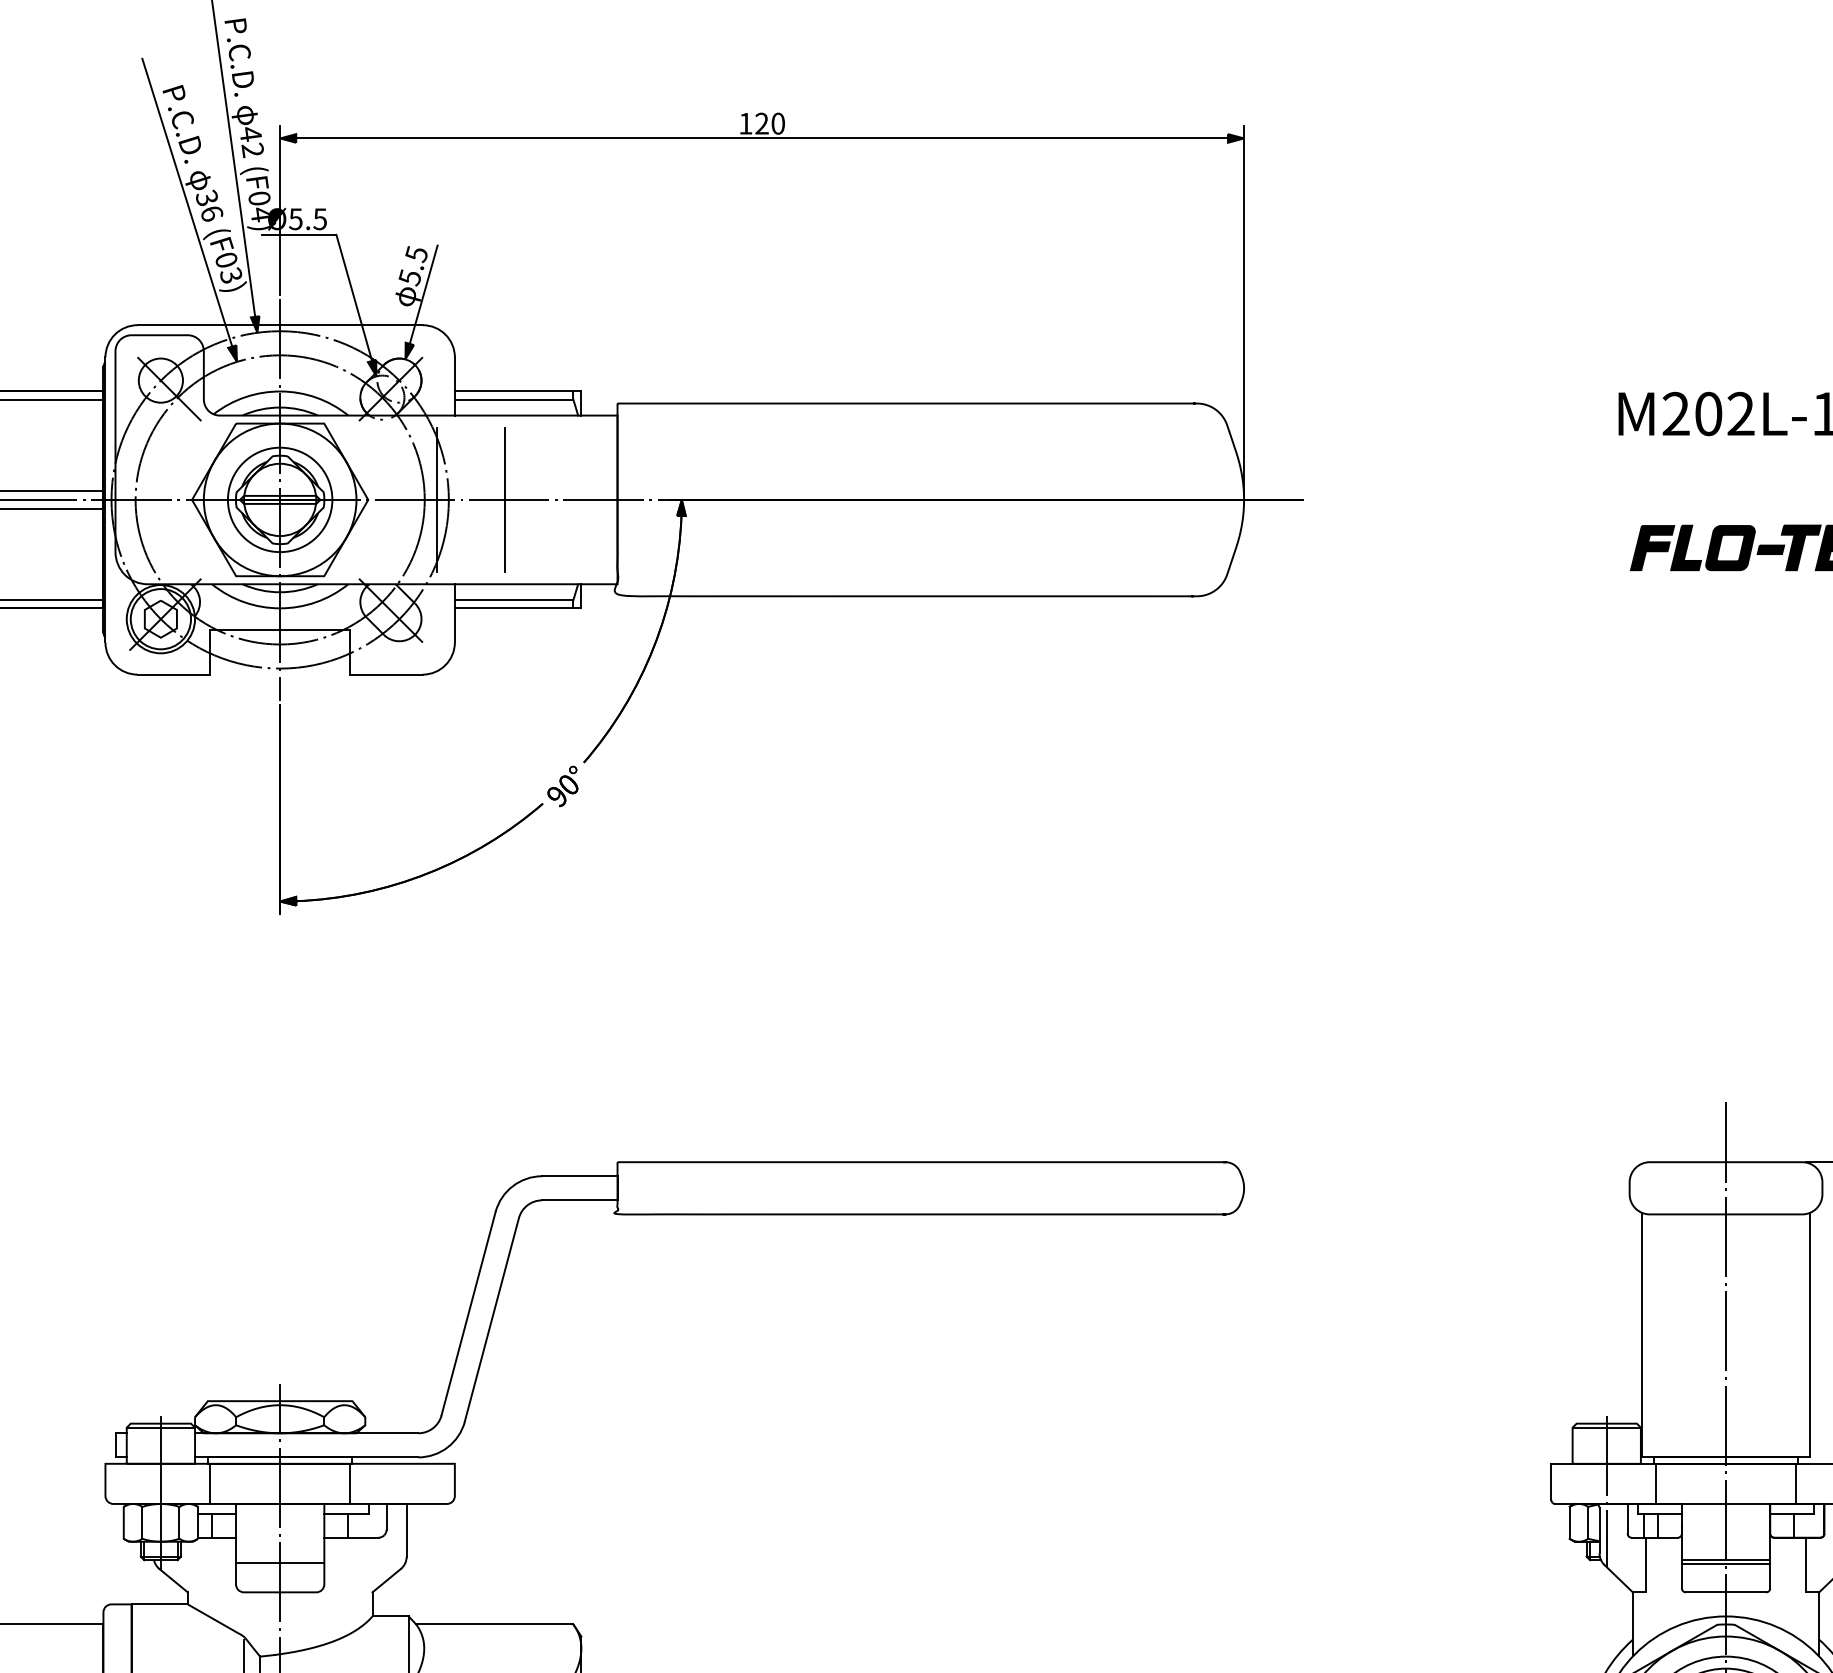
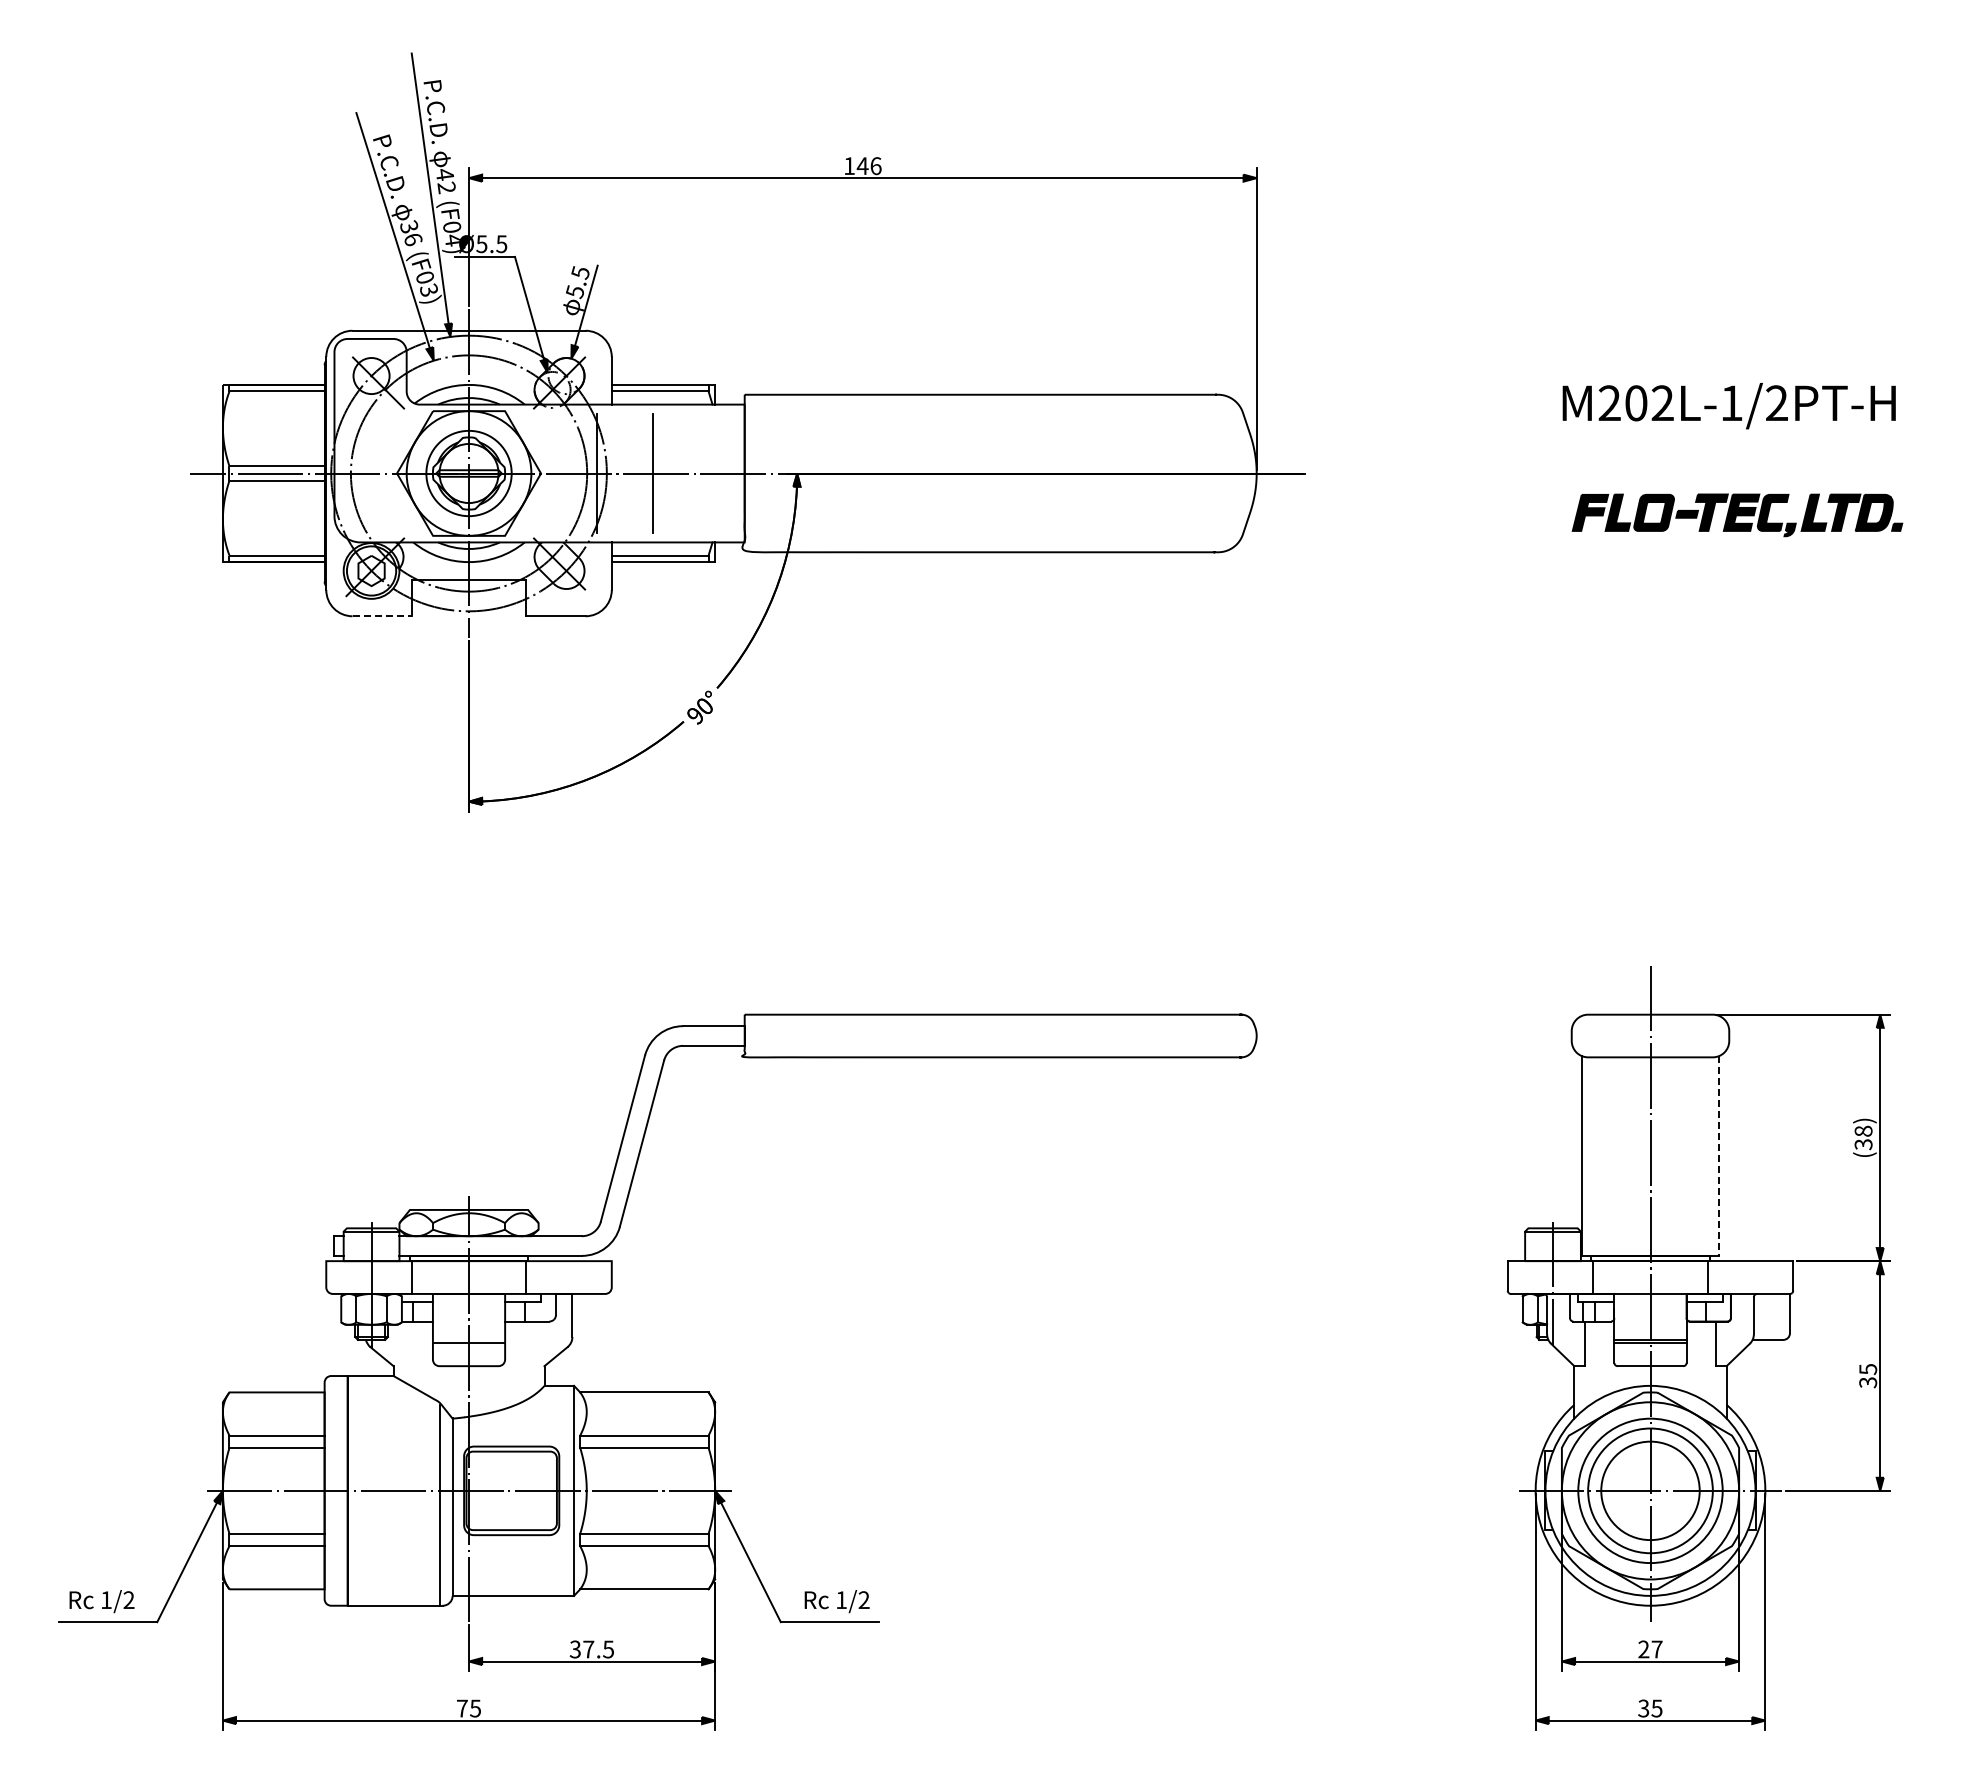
text: (769, 122) -> (868, 165), 120 -> 146
line: (174, 674) -> (382, 616), solid -> dashed
line: (1810, 1334) -> (1719, 1155), solid -> dashed

